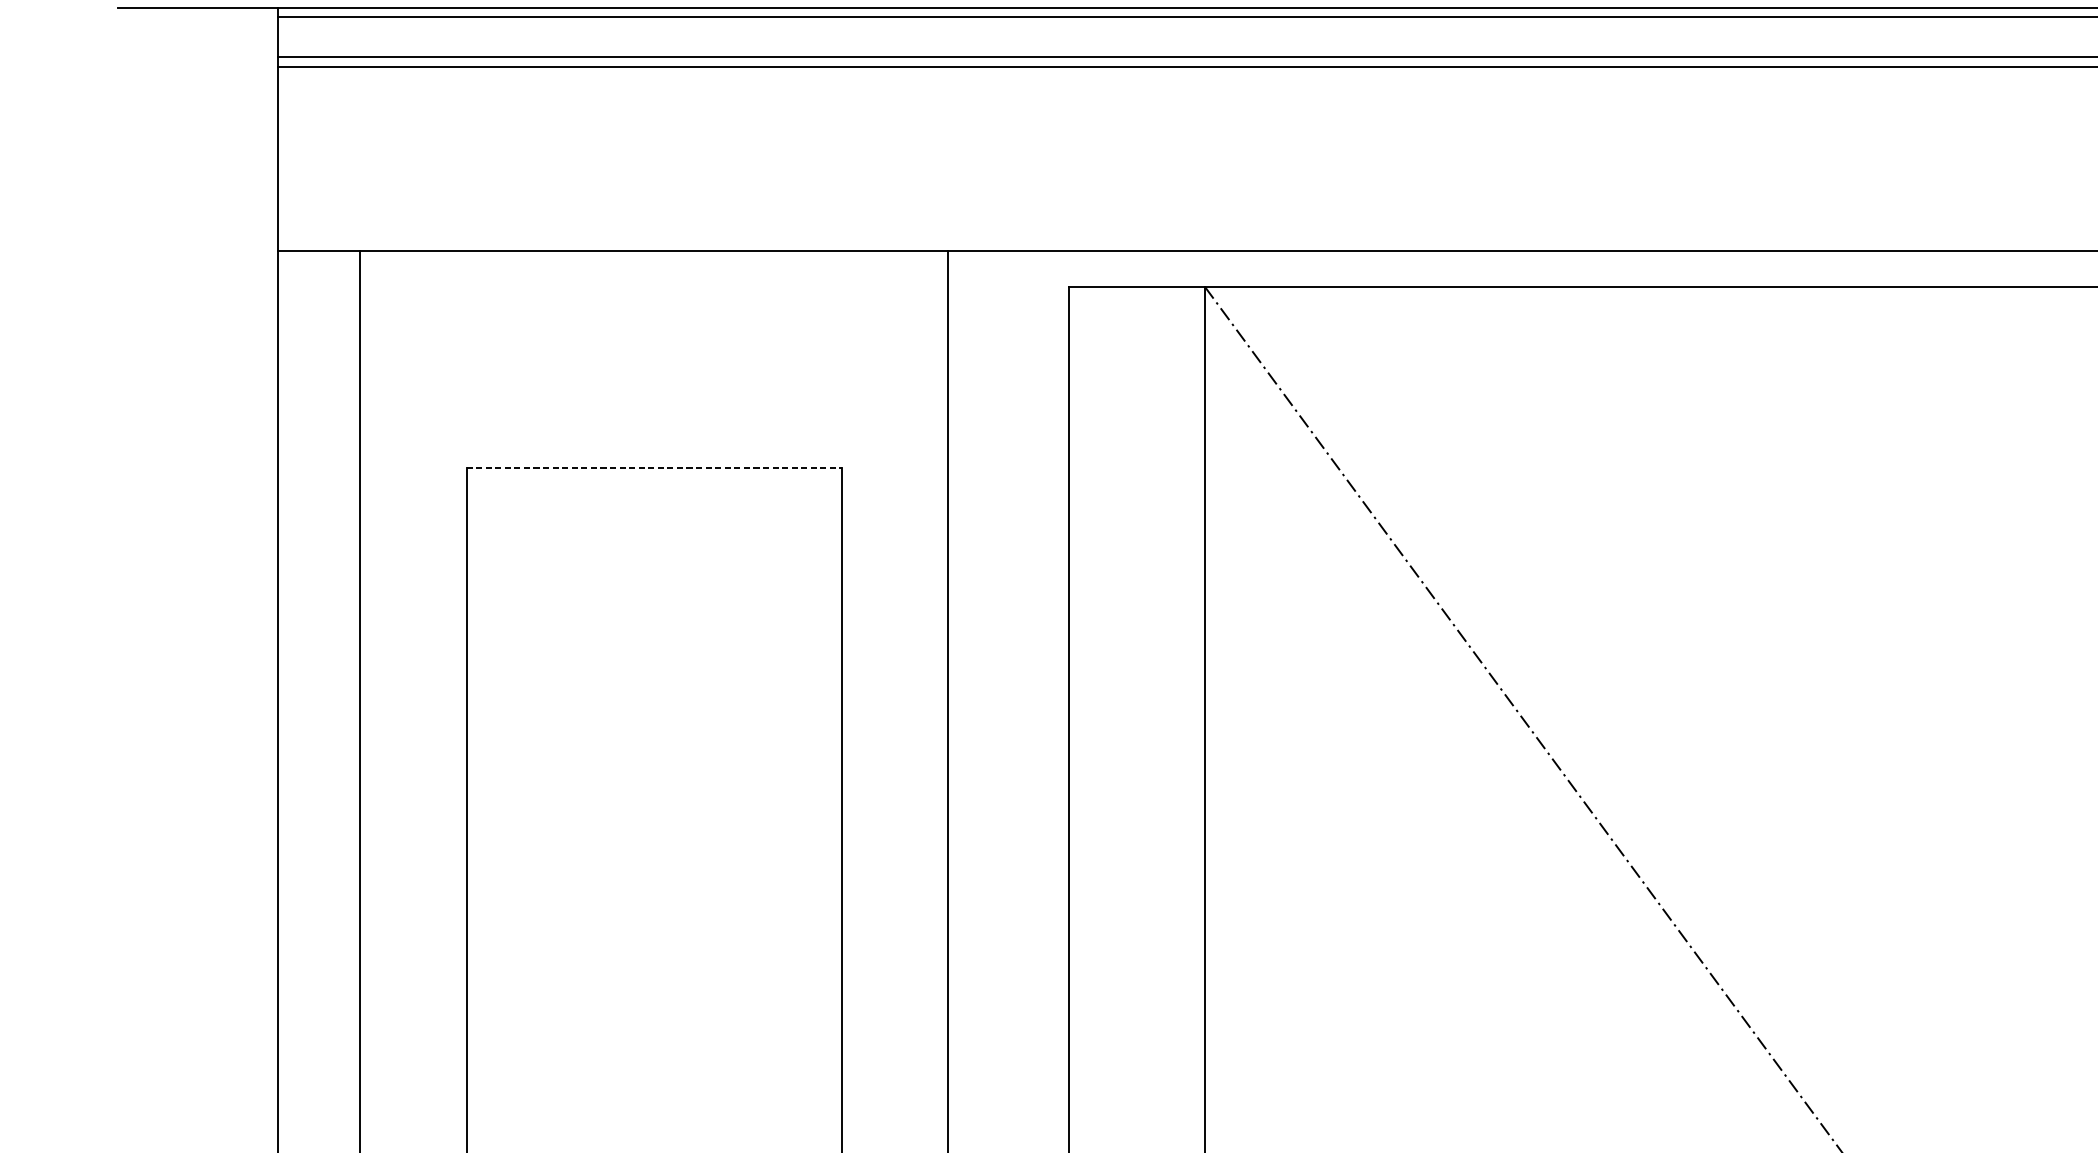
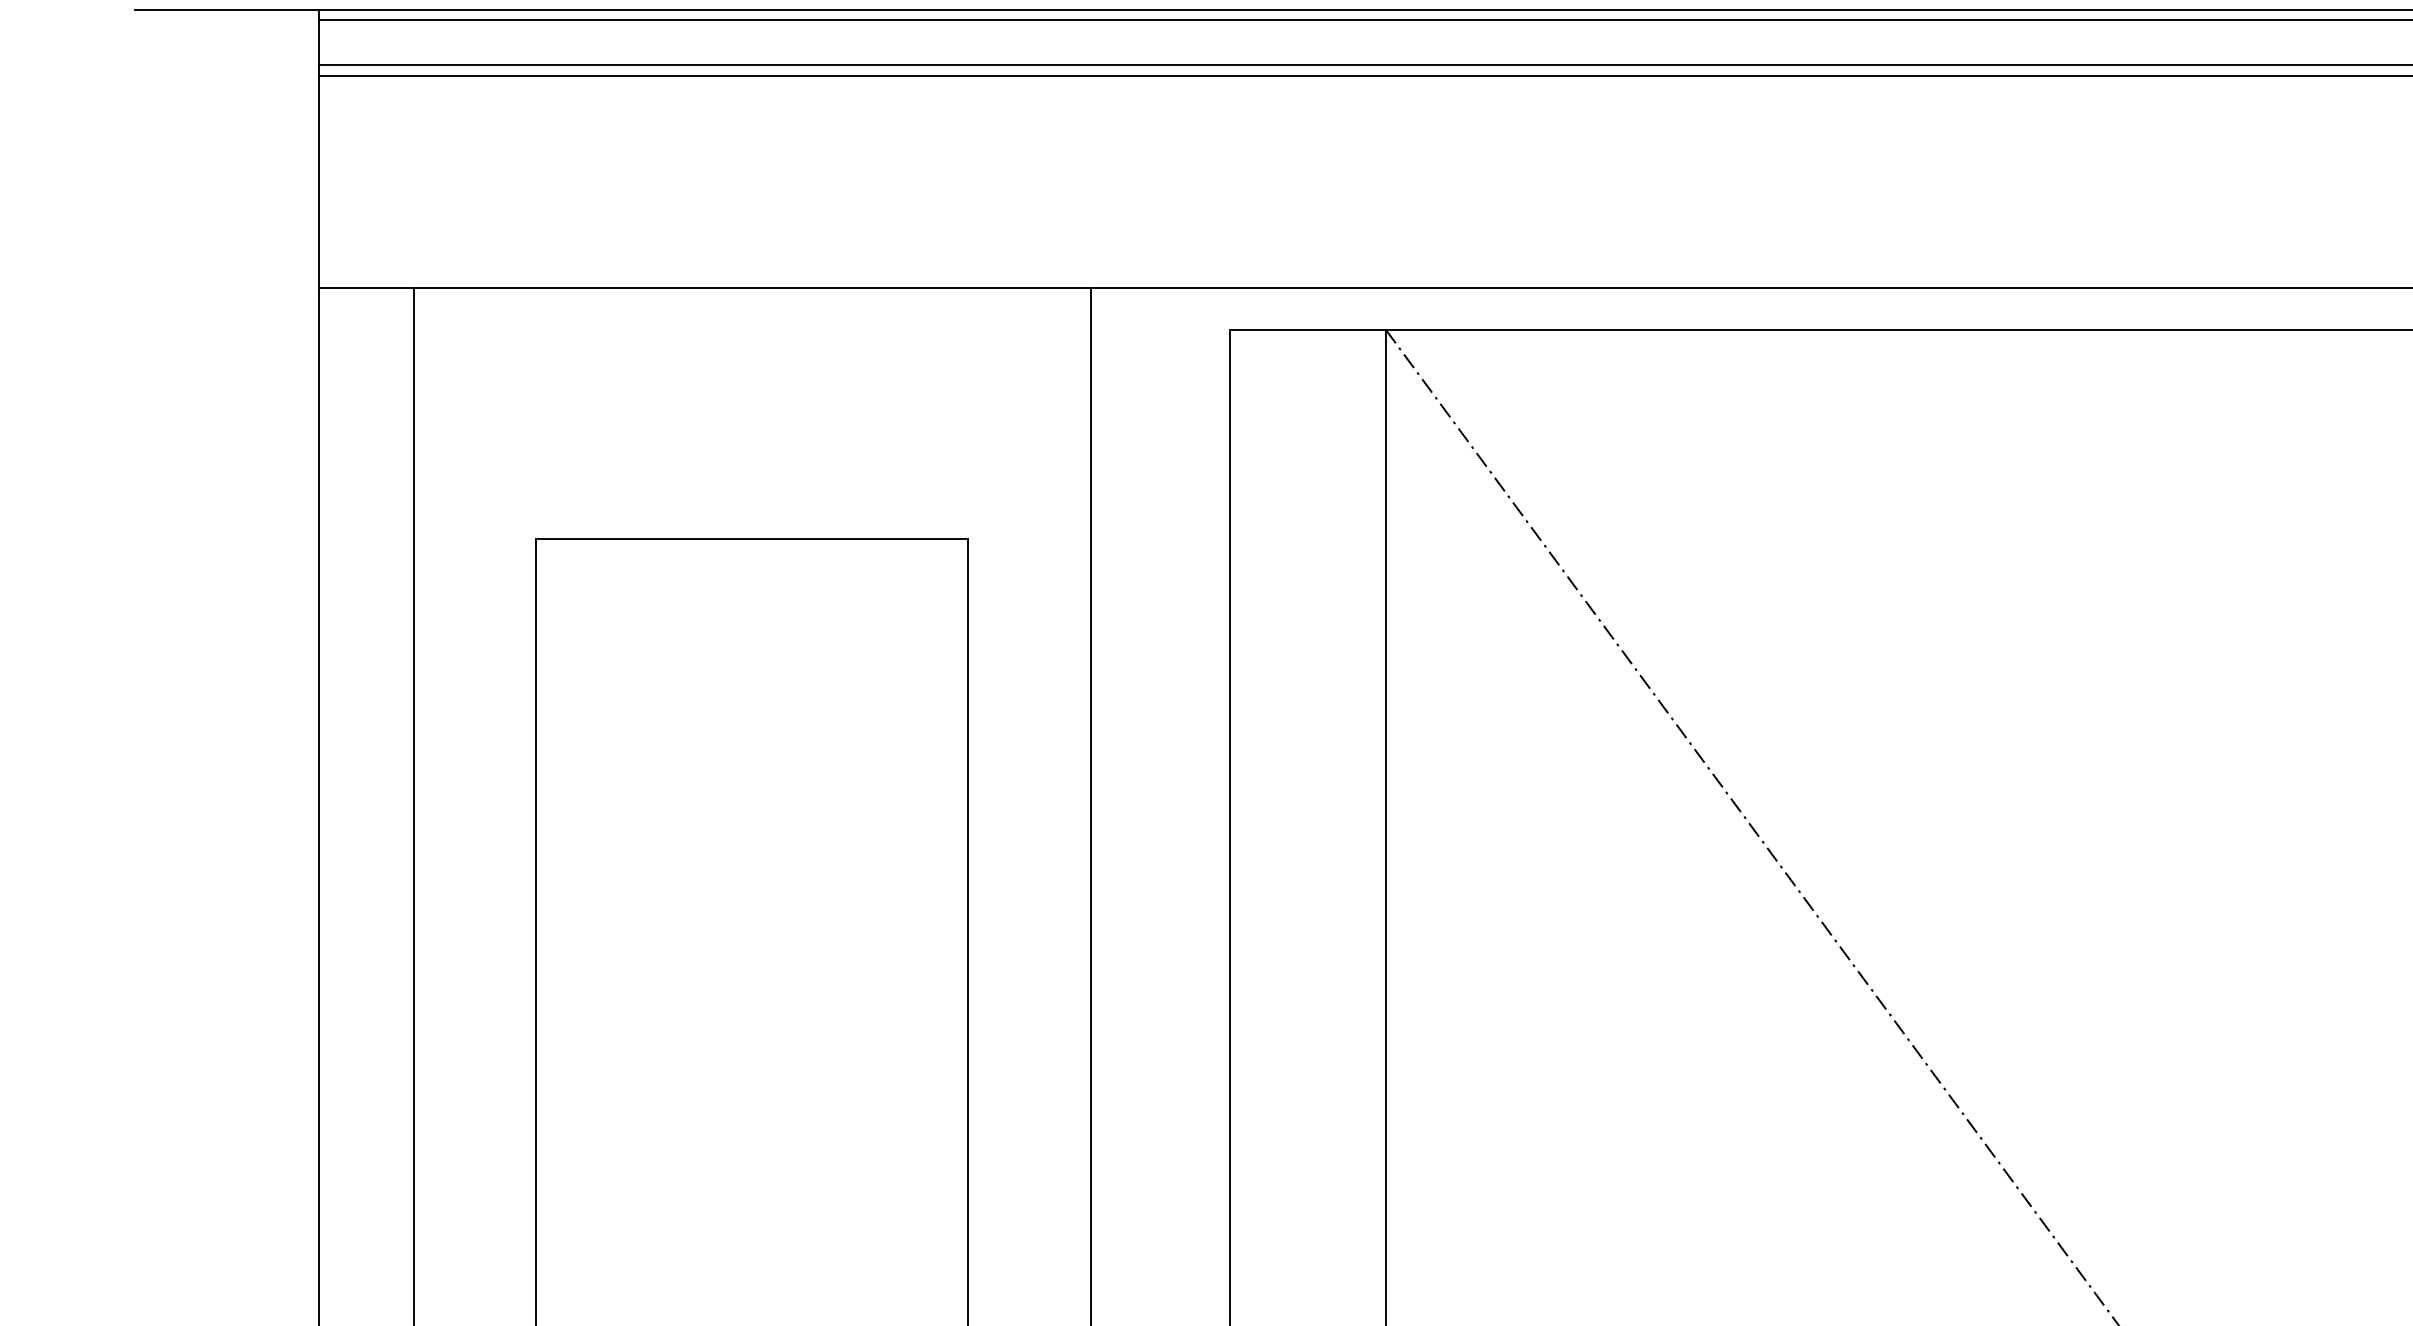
line: (654, 468) -> (752, 538), dashed -> solid

